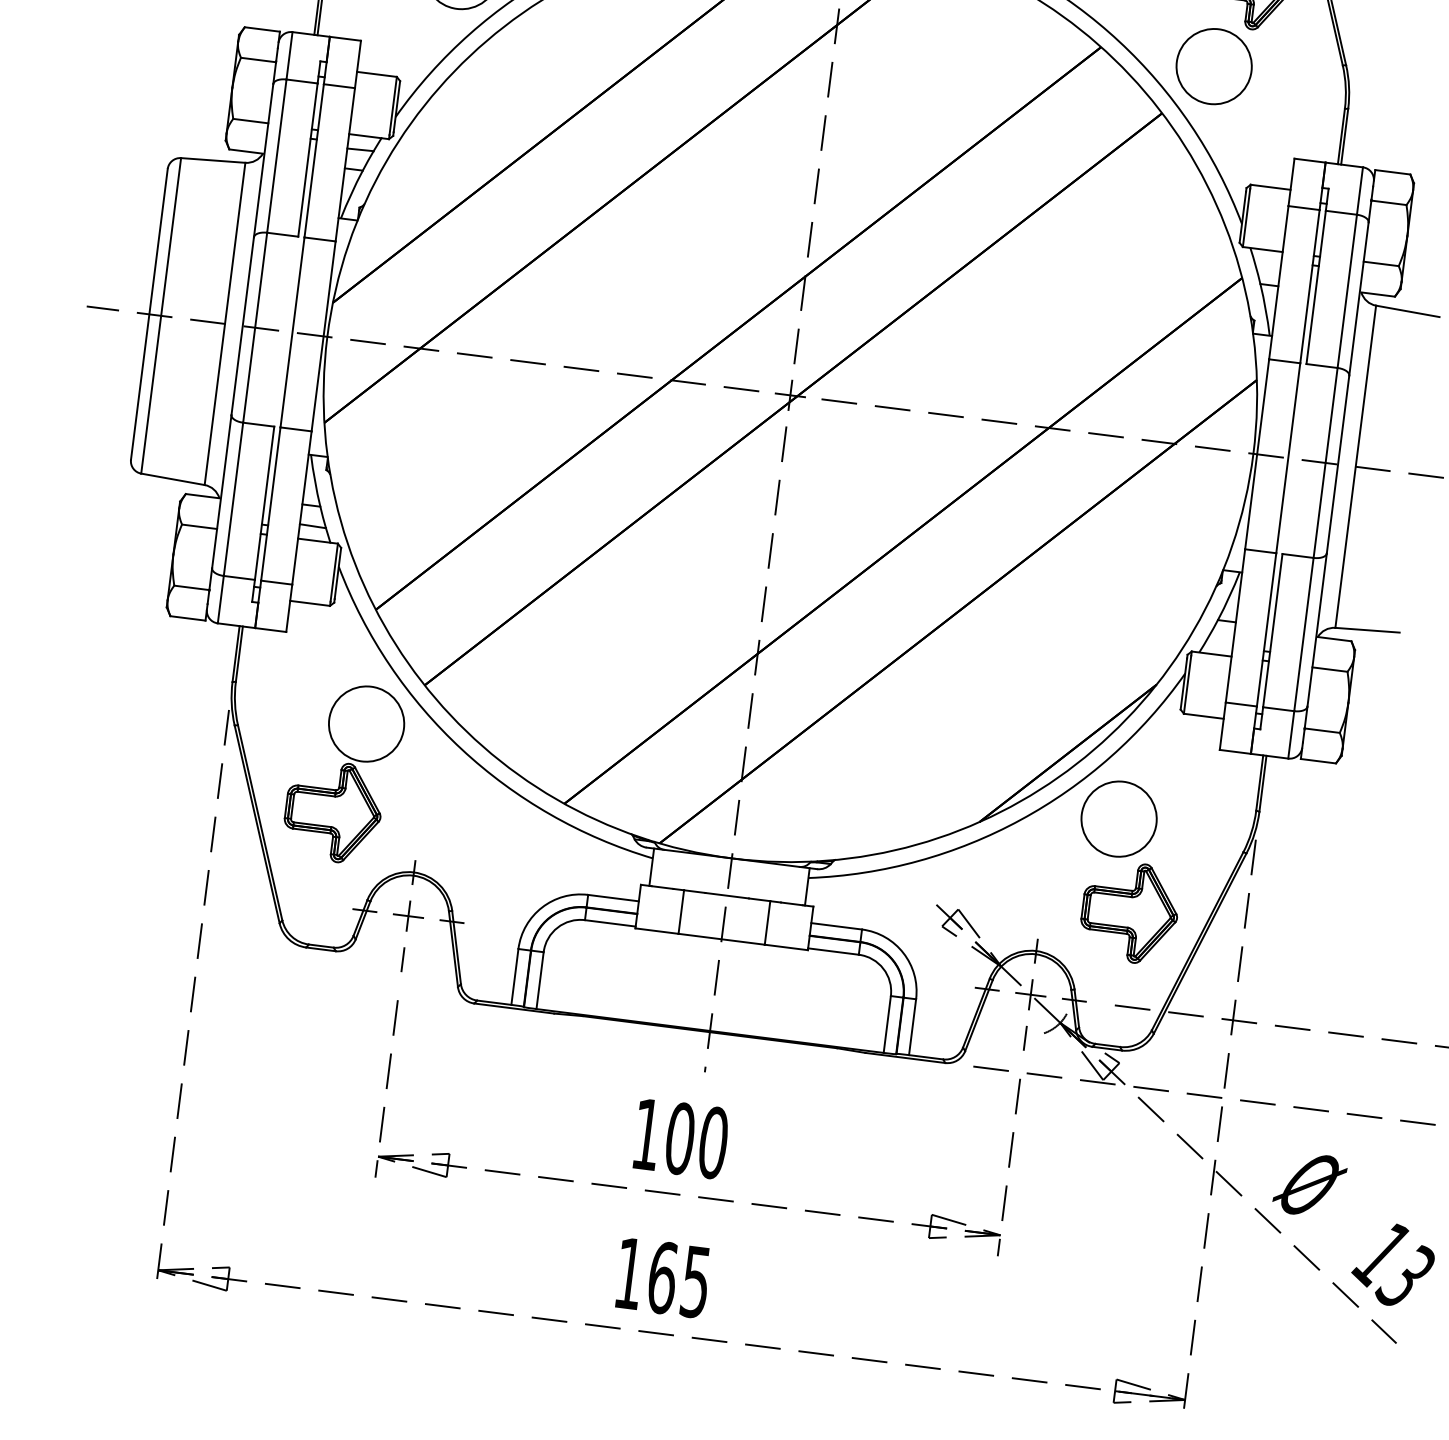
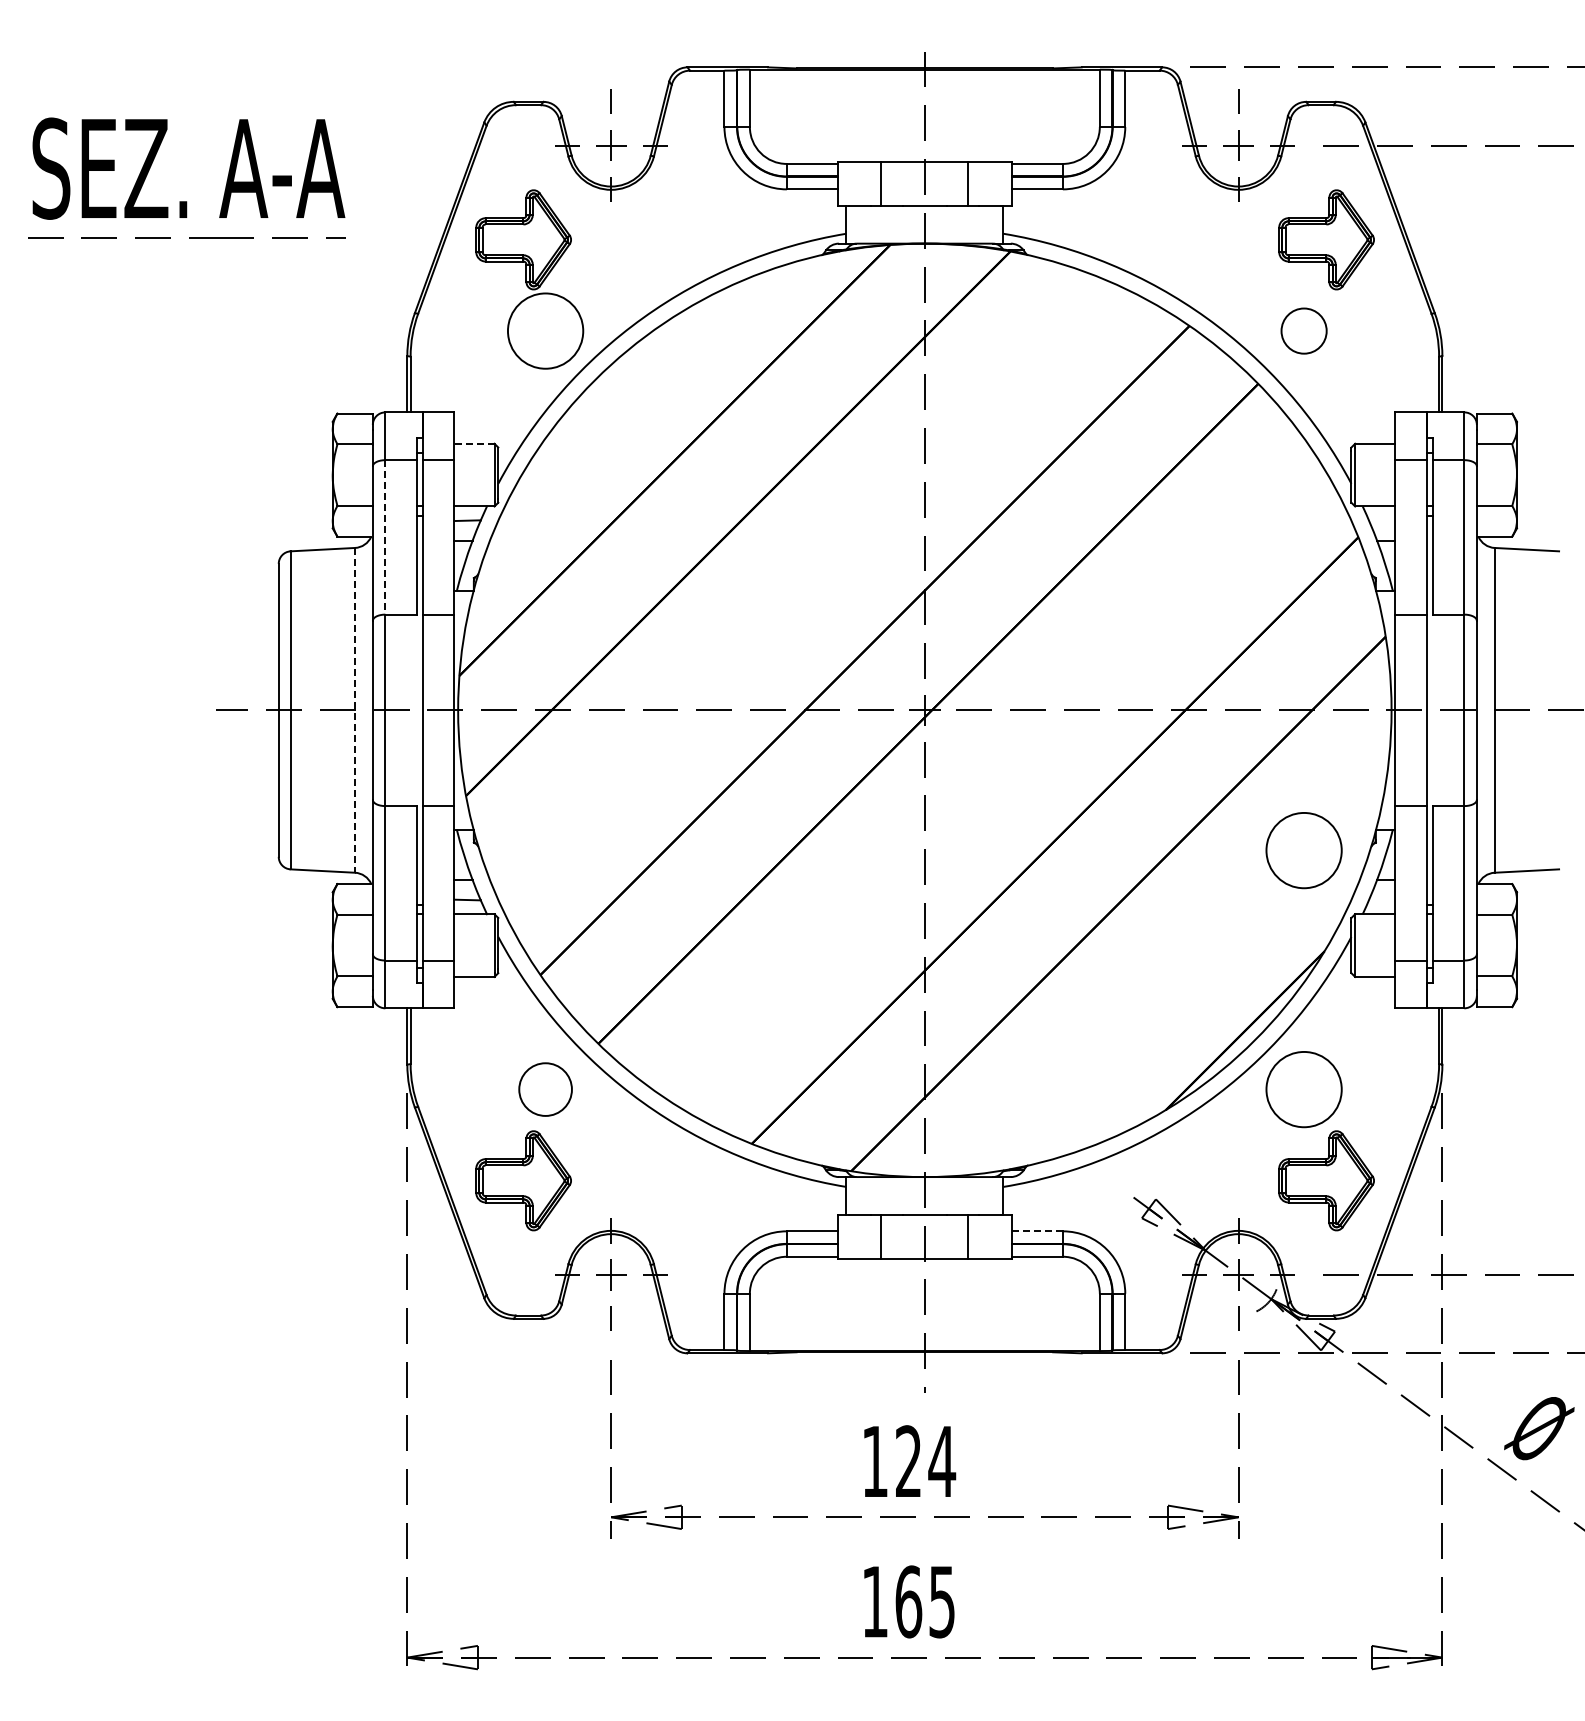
circle: (1213, 65) -> (1303, 330), size x0.6
line: (376, 74) -> (473, 443), solid -> dashed
line: (276, 156) -> (385, 537), solid -> dashed
line: (225, 324) -> (355, 710), solid -> dashed
circle: (1148, 581) -> (1303, 850), added
circle: (366, 723) -> (545, 1089), size x0.7
line: (836, 926) -> (1037, 1231), solid -> dashed
text: (696, 1140) -> (925, 1461), 100 -> 124

